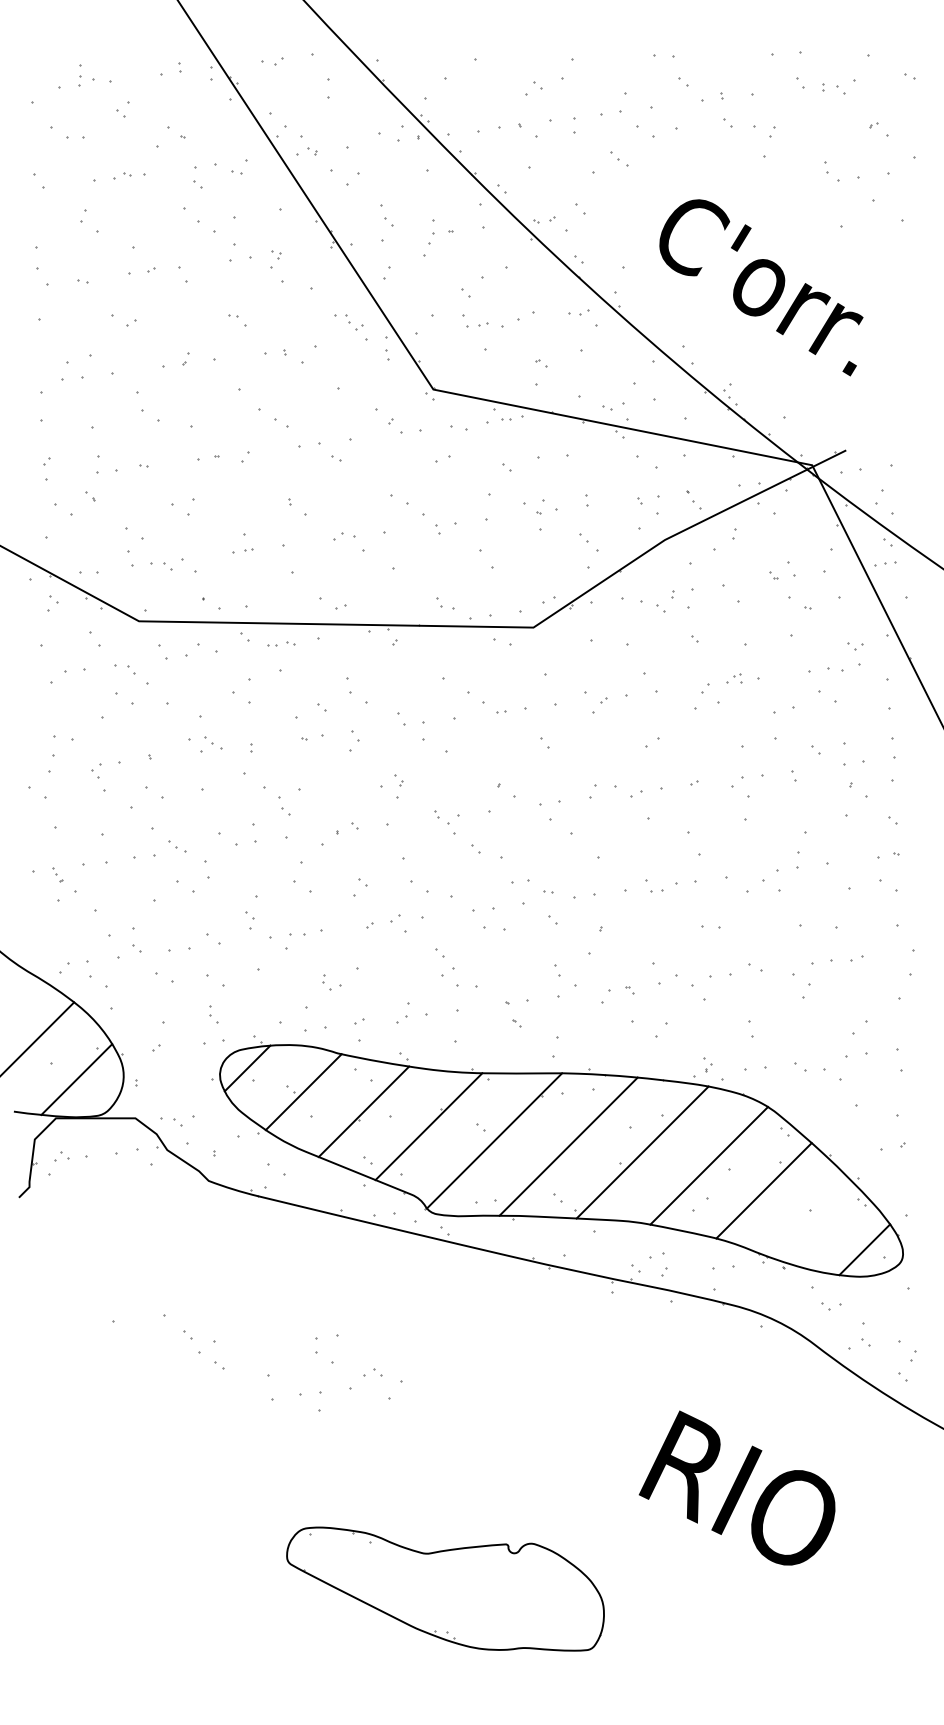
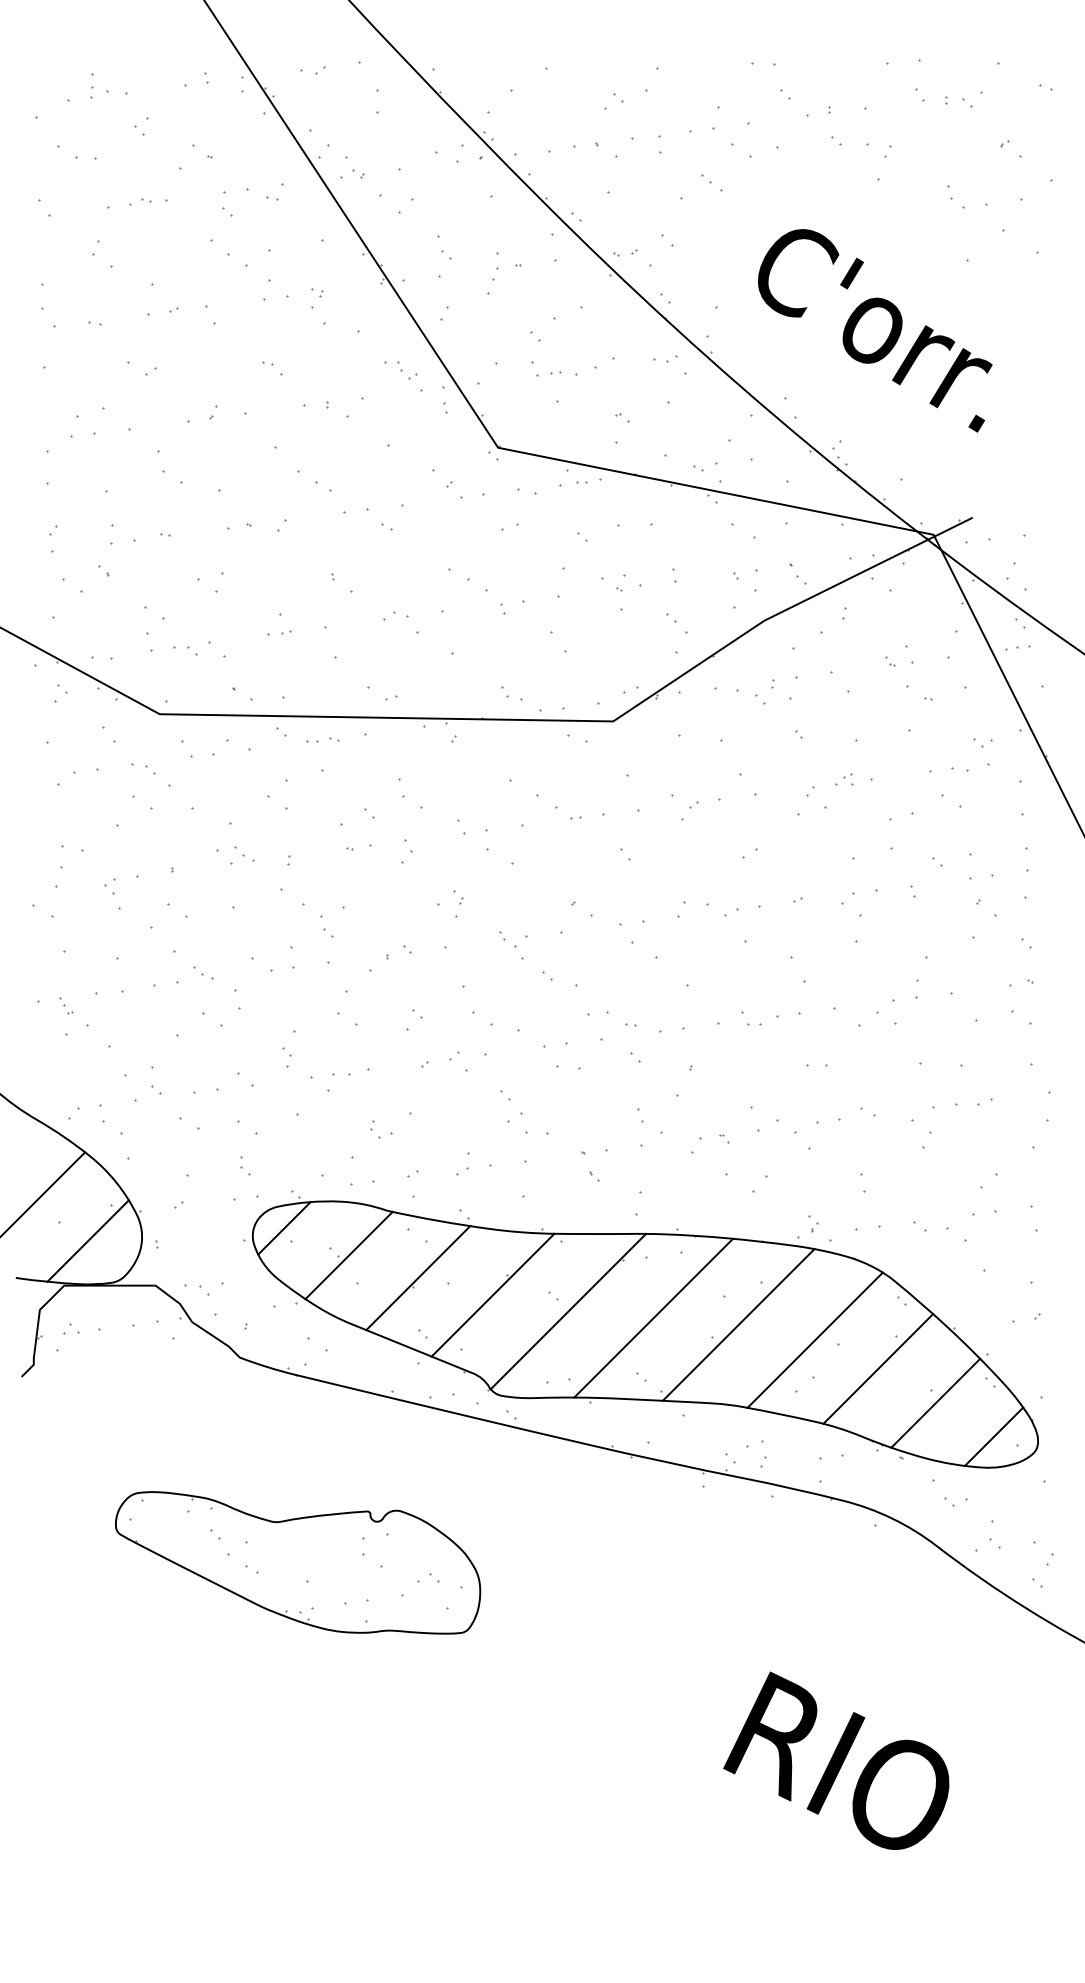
line: (813, 1219) -> (935, 1402), added
text: (737, 1487) -> (836, 1760), moved
part: (445, 1588) -> (298, 1562), moved

